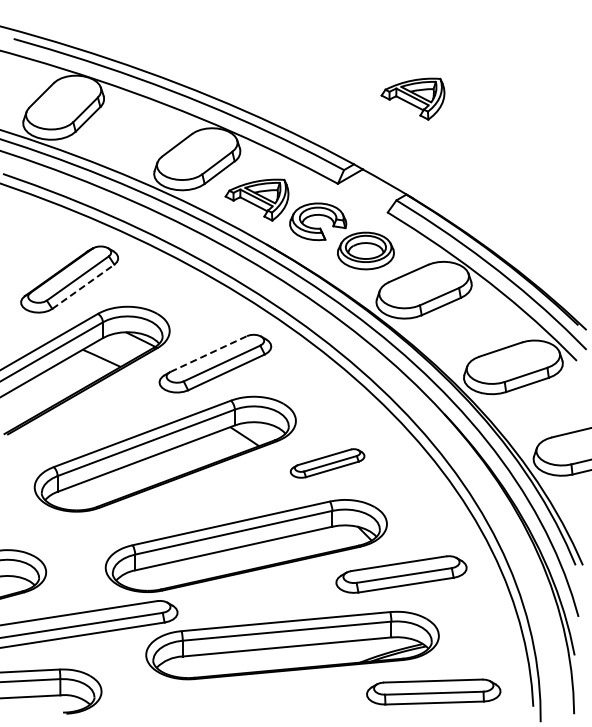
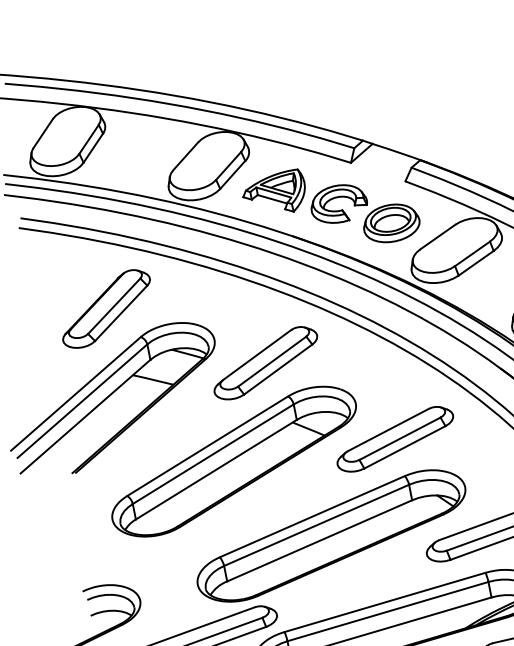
part: (412, 98) -> (407, 64), removed
line: (83, 286) -> (121, 313), dashed -> solid
line: (209, 353) -> (257, 354), dashed -> solid
part: (327, 463) -> (395, 439), size x1.67

